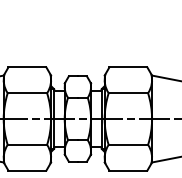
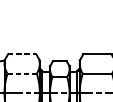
line: (27, 67) -> (22, 54), solid -> dashed
line: (27, 93) -> (22, 73), solid -> dashed

